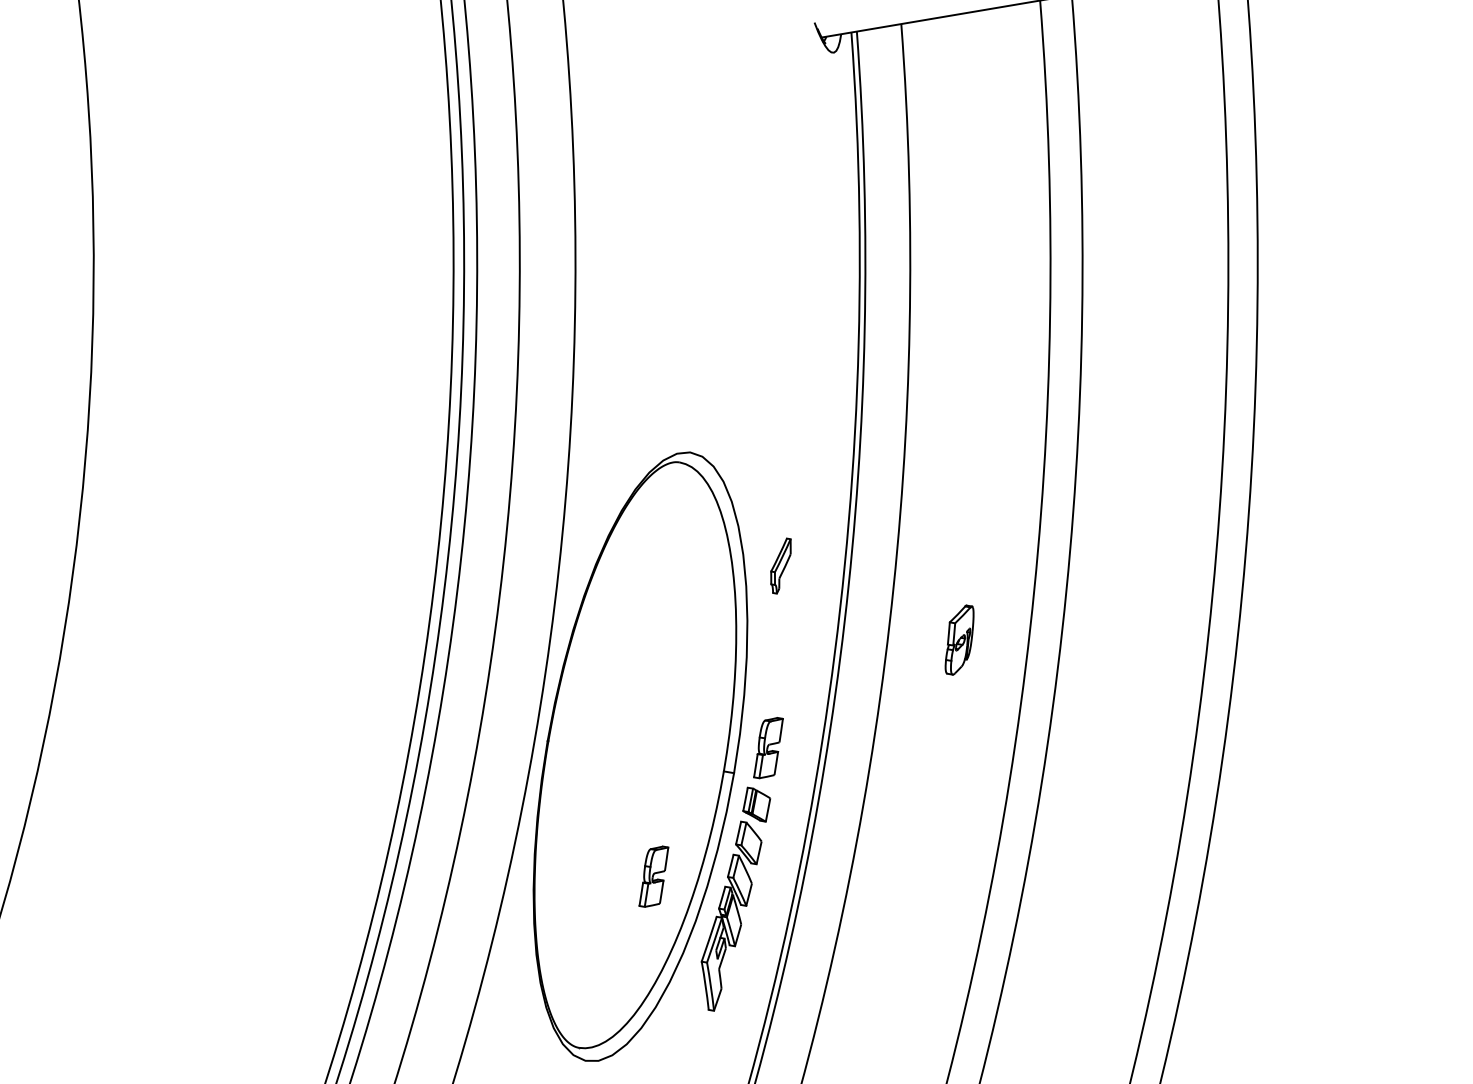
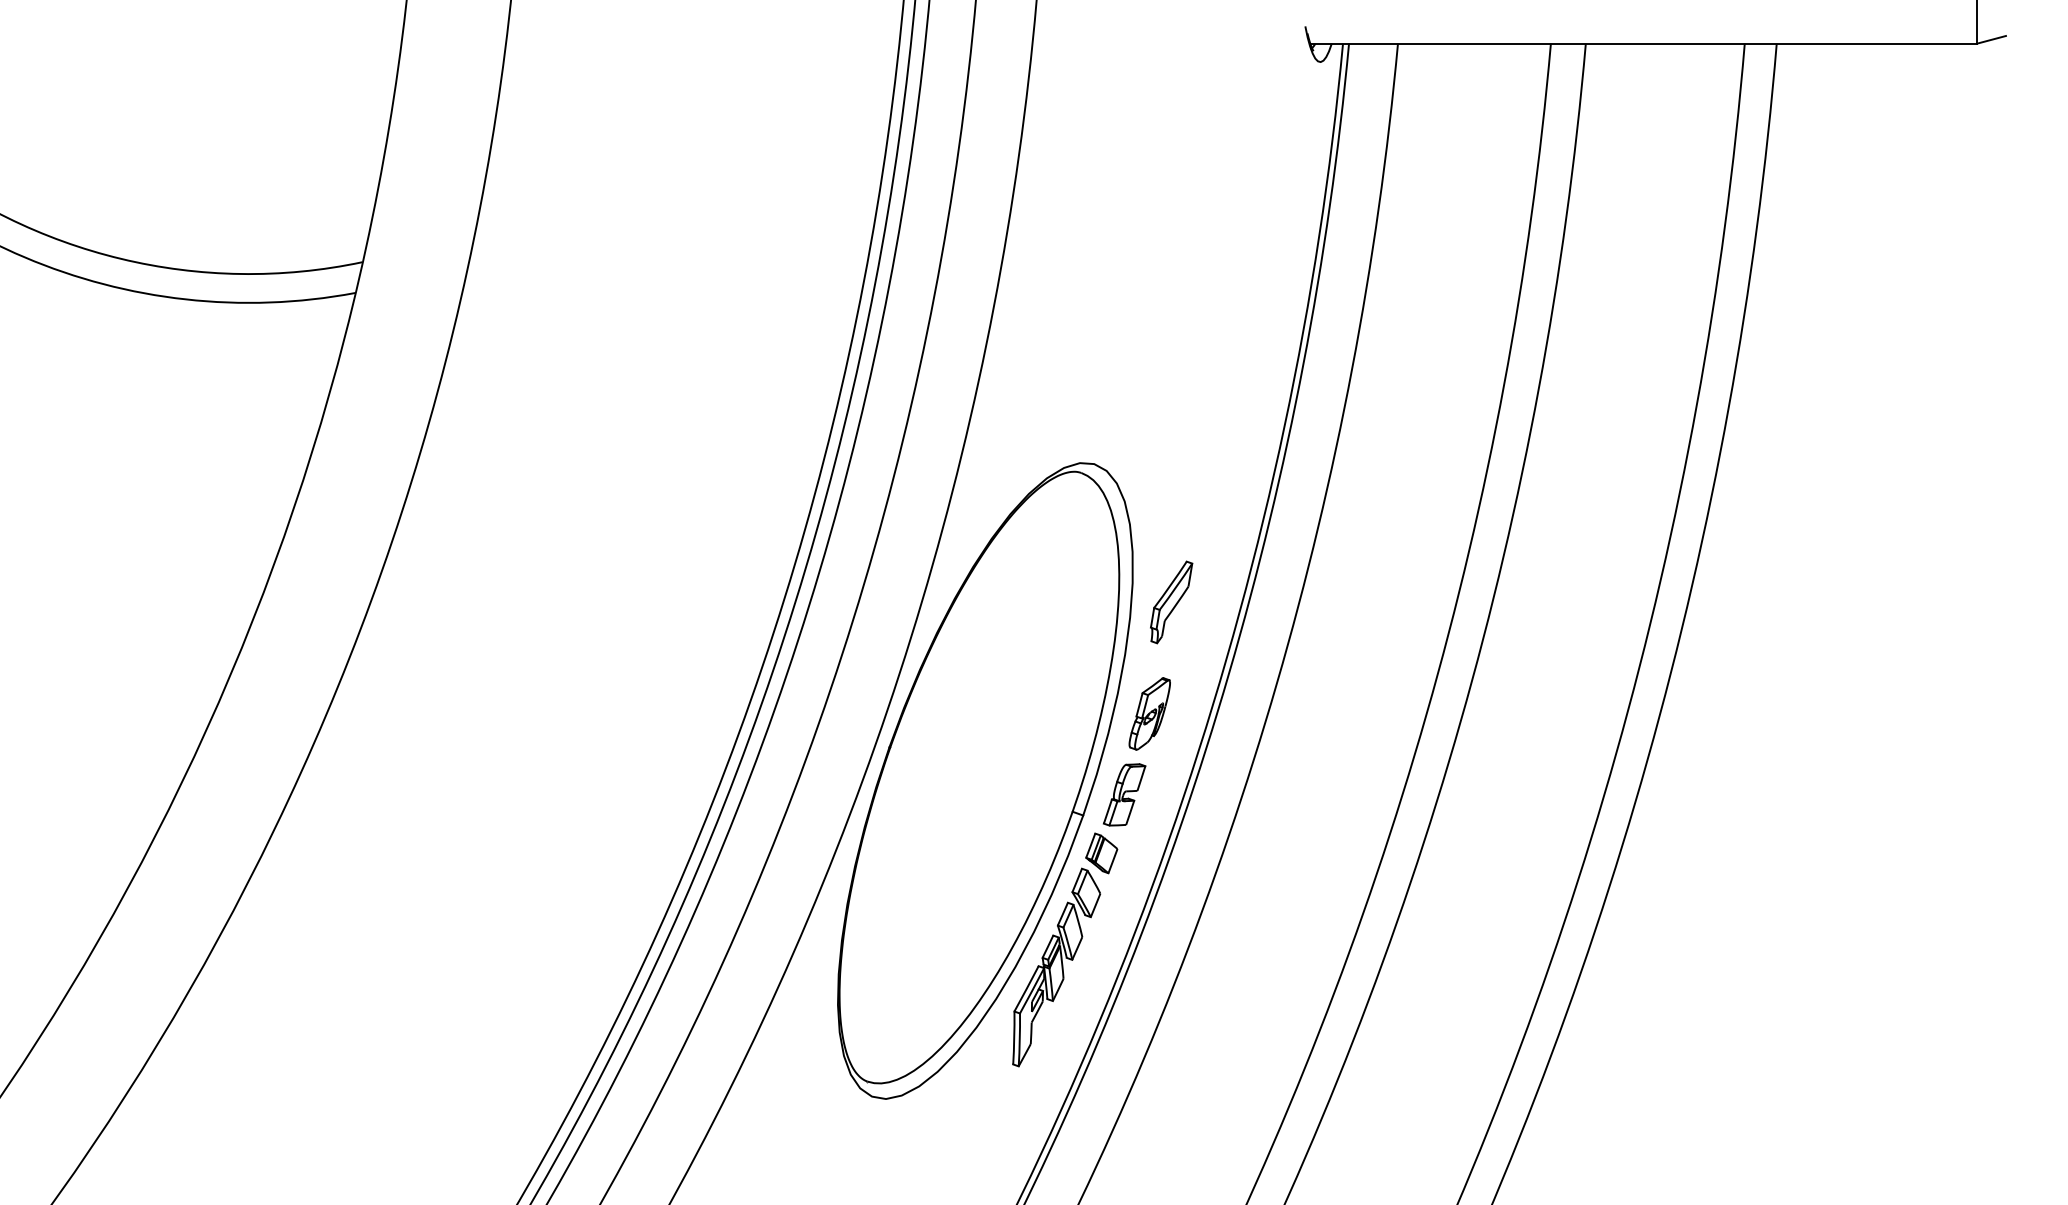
part: (781, 566) -> (1171, 602), size x1.43
part: (959, 639) -> (1149, 713), moved
part: (653, 876) -> (978, 911), removed

